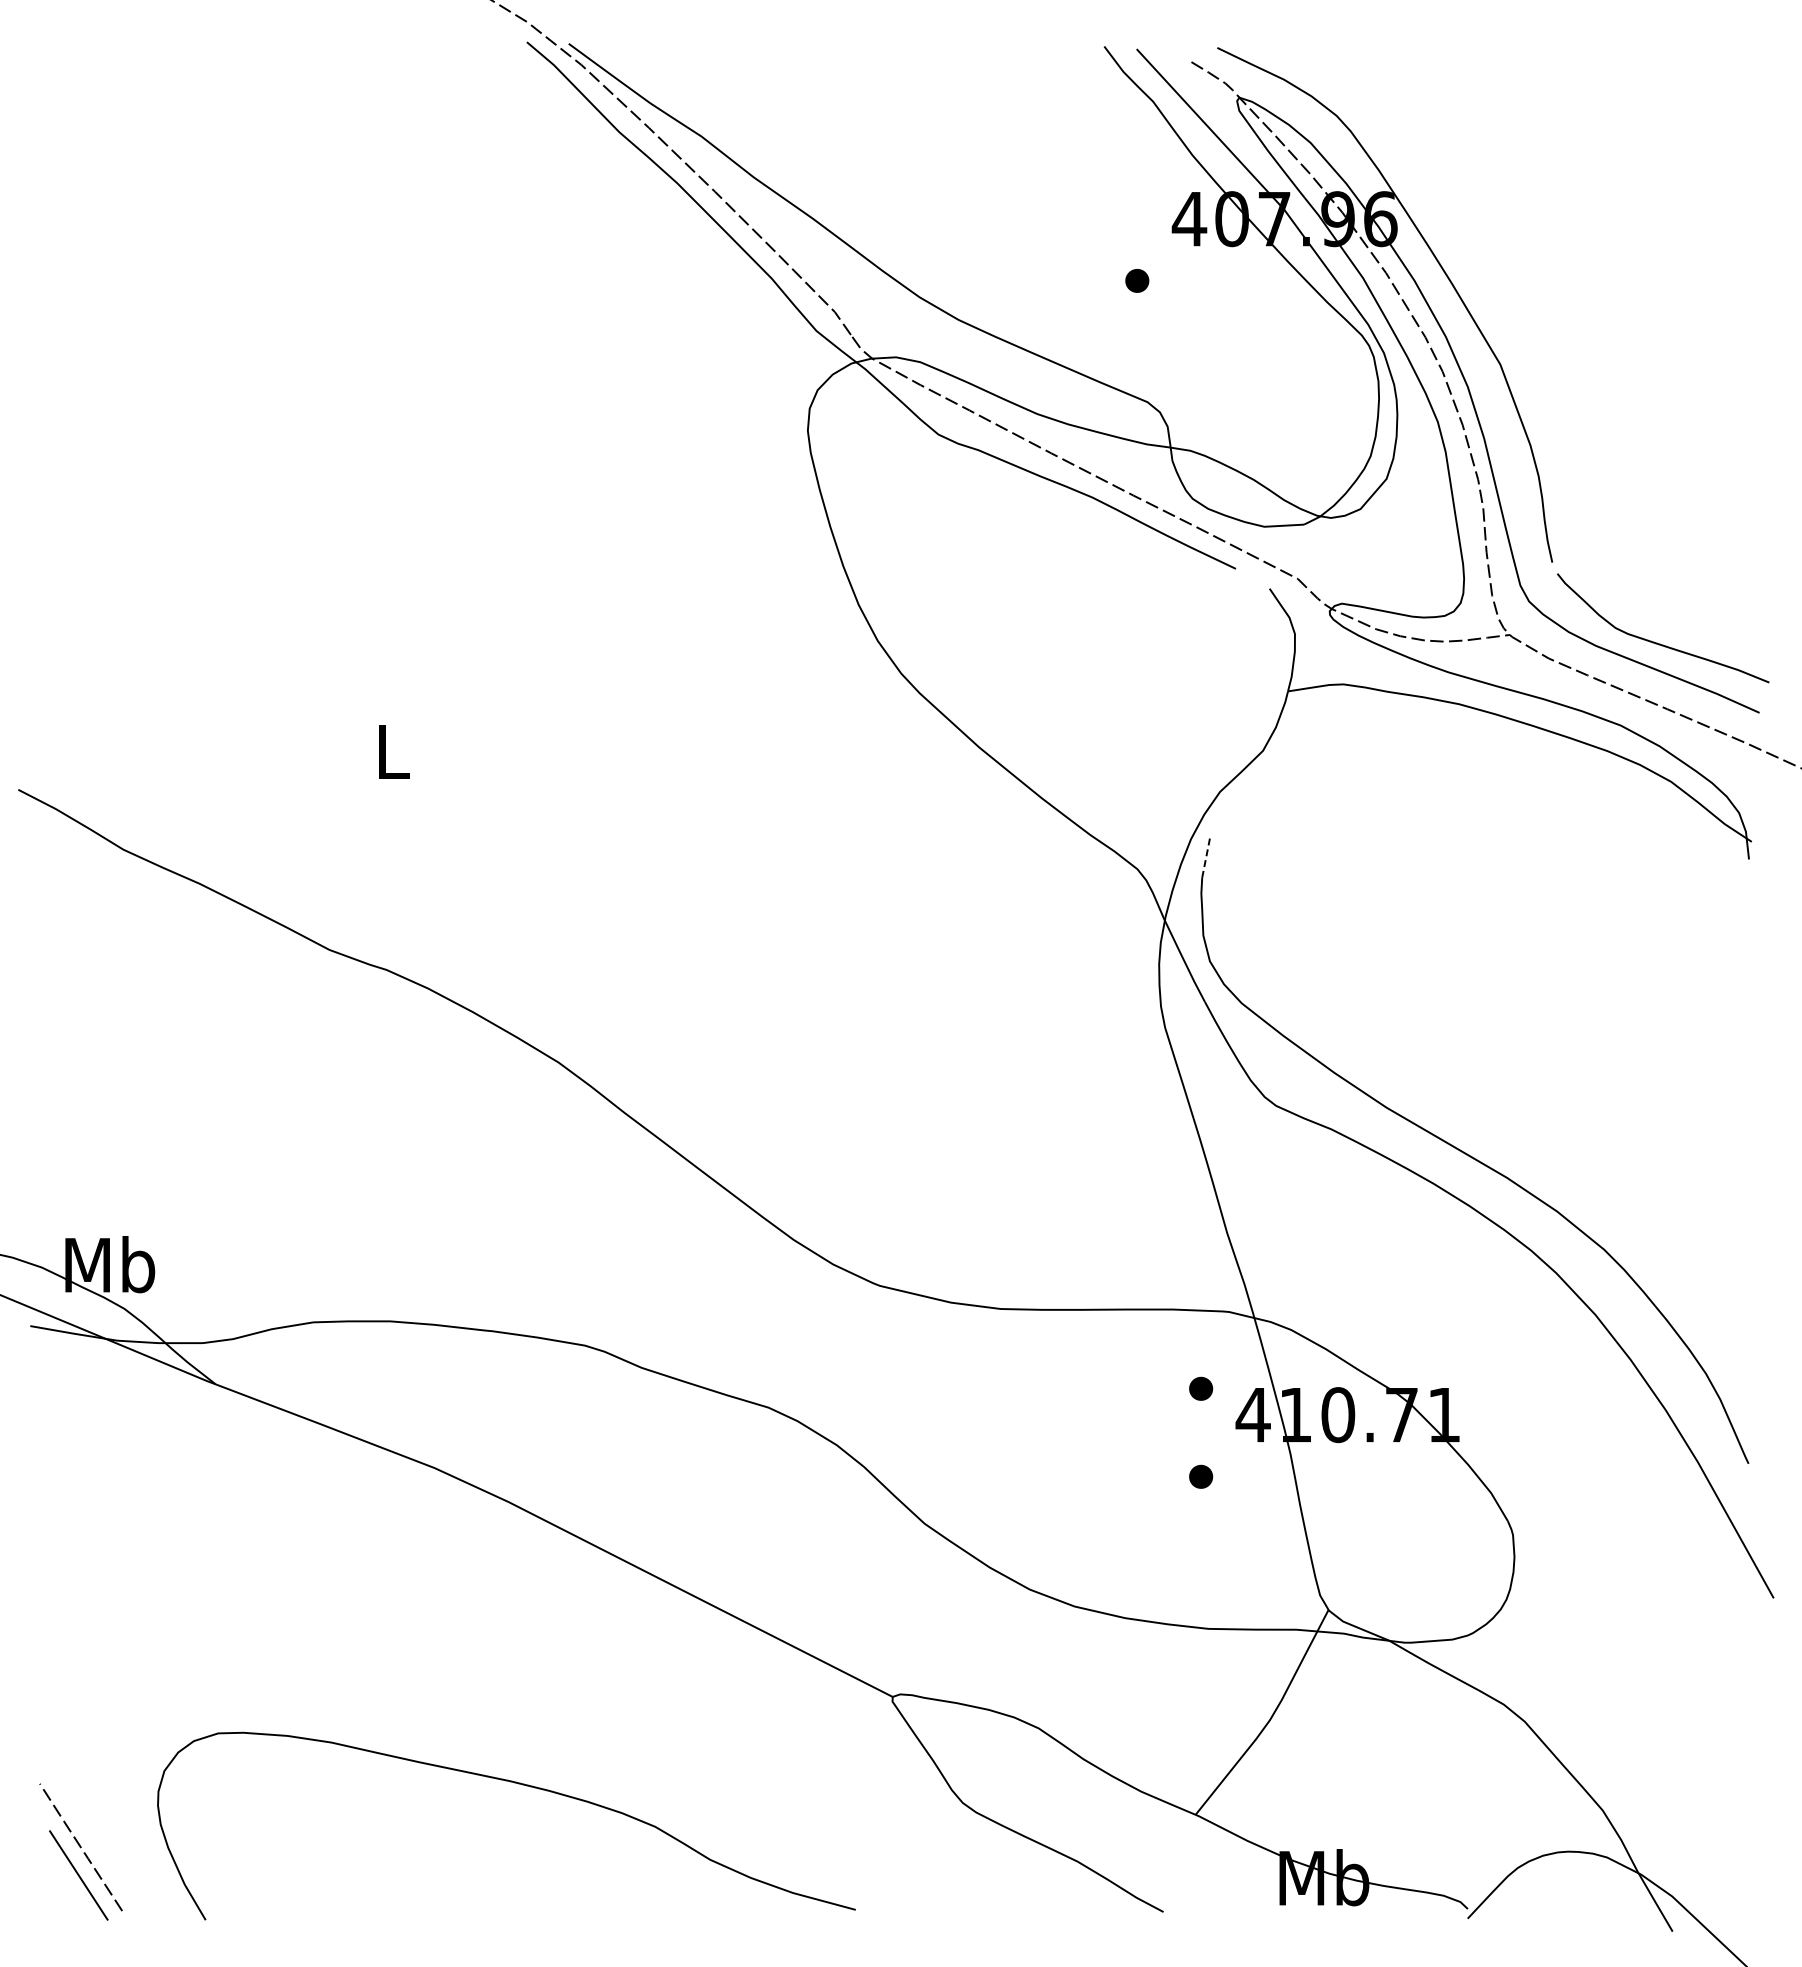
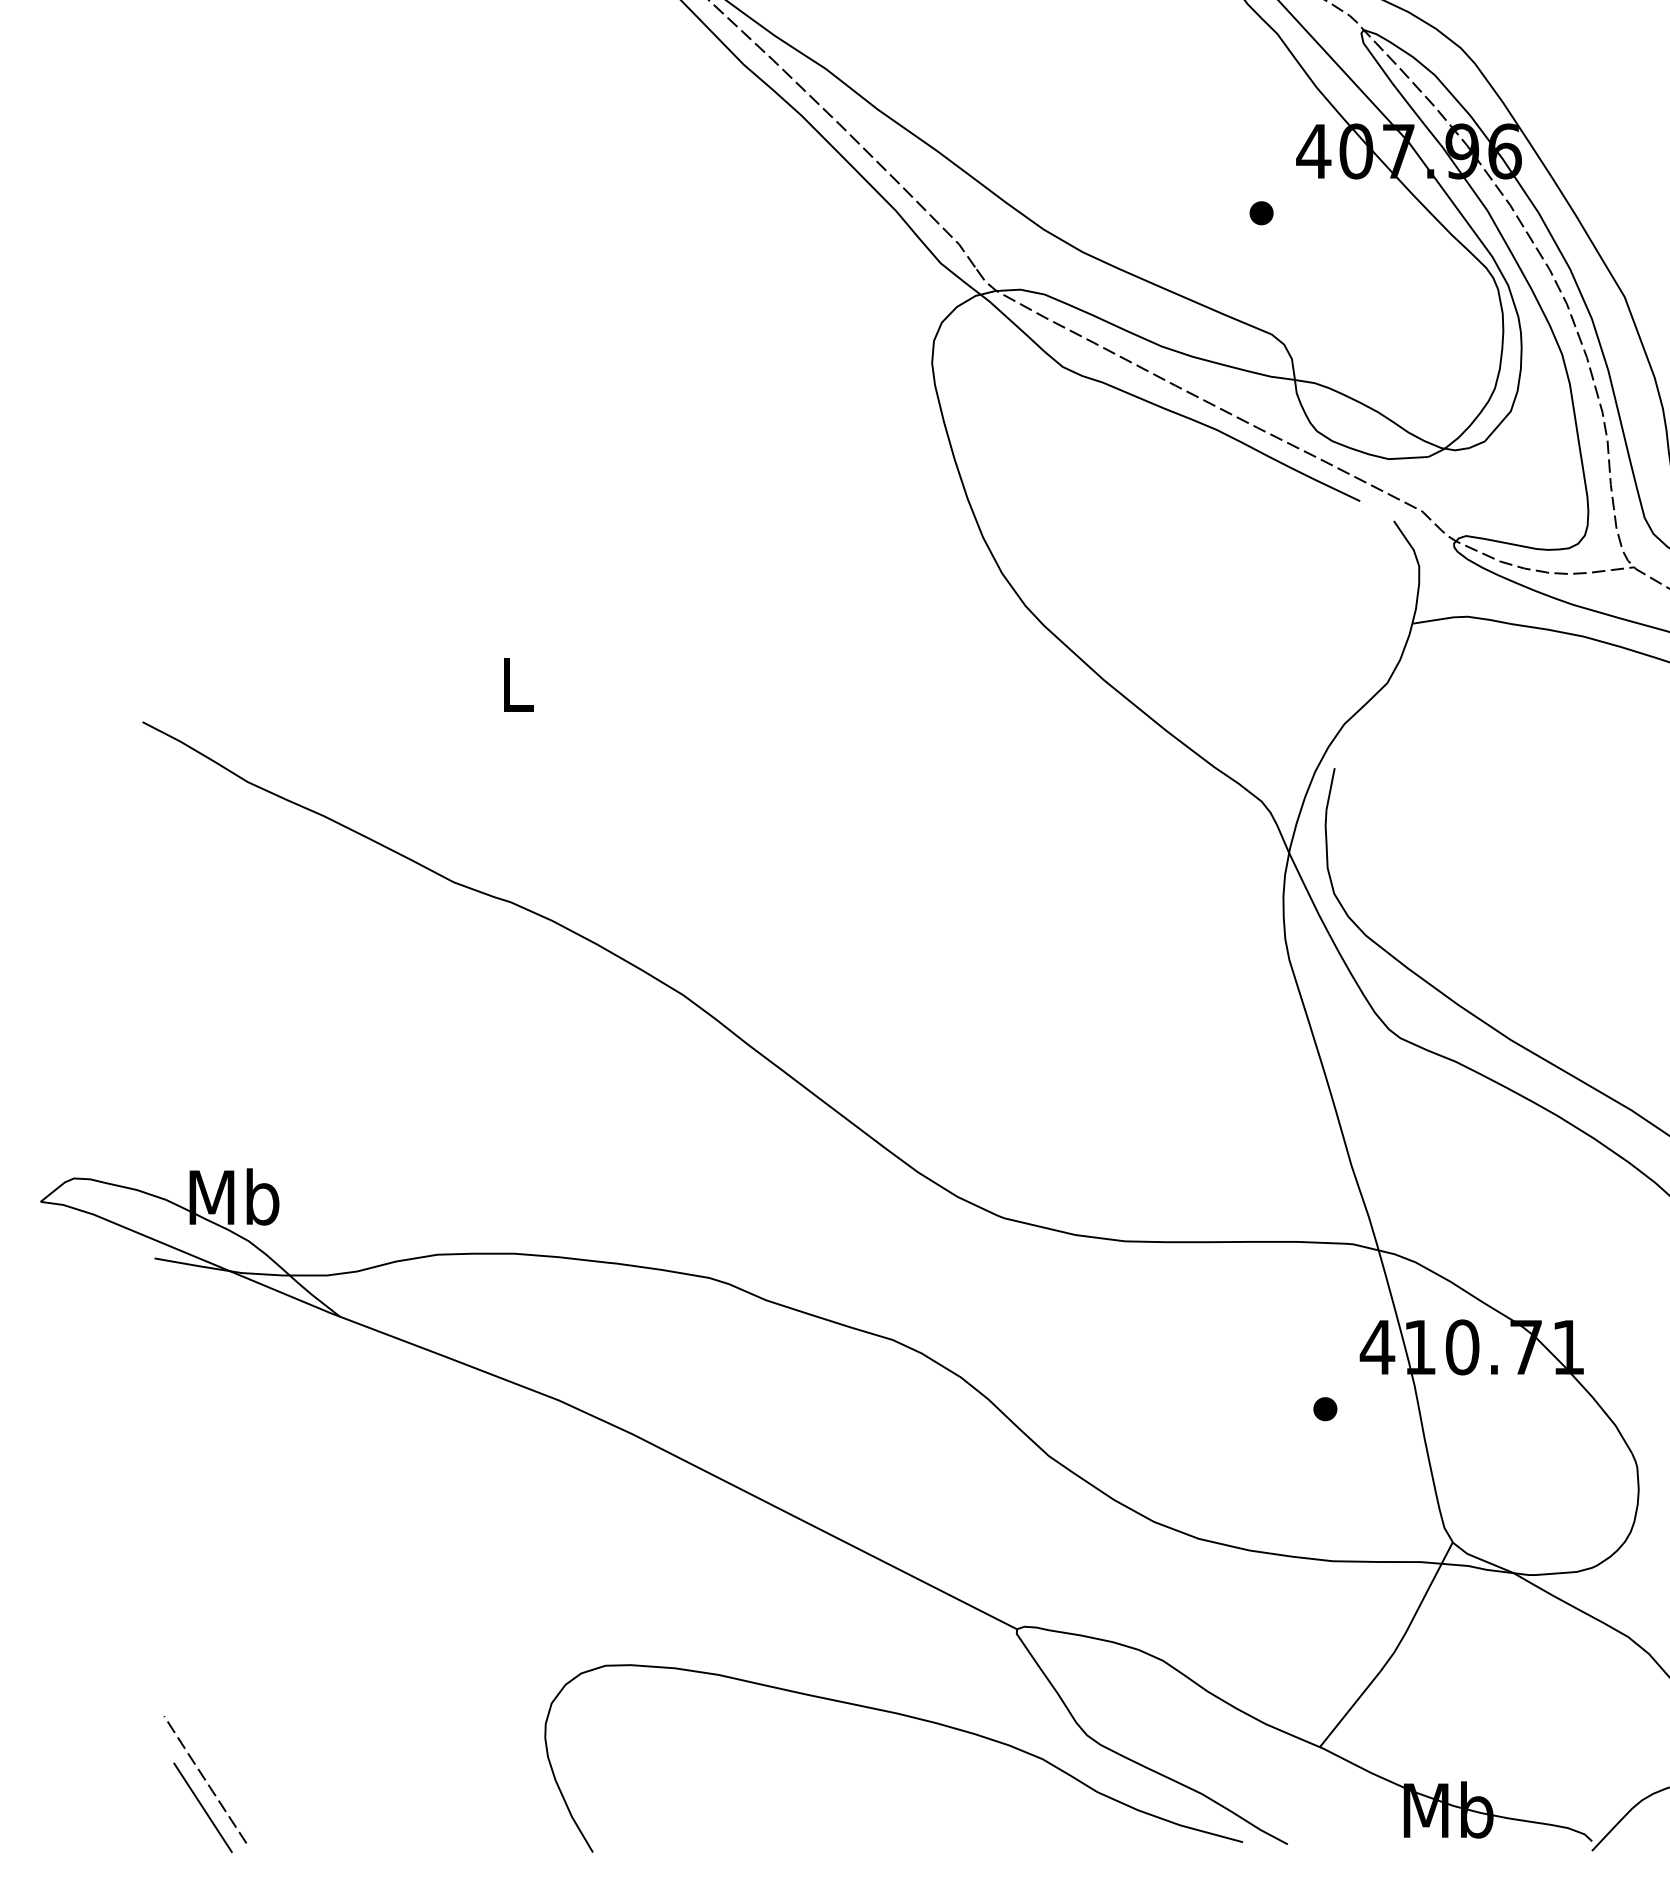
line: (1206, 856) -> (1330, 788), dashed -> solid
part: (1201, 1388) -> (1325, 1320), removed
curve: (518, 1784) -> (905, 1716), moved

